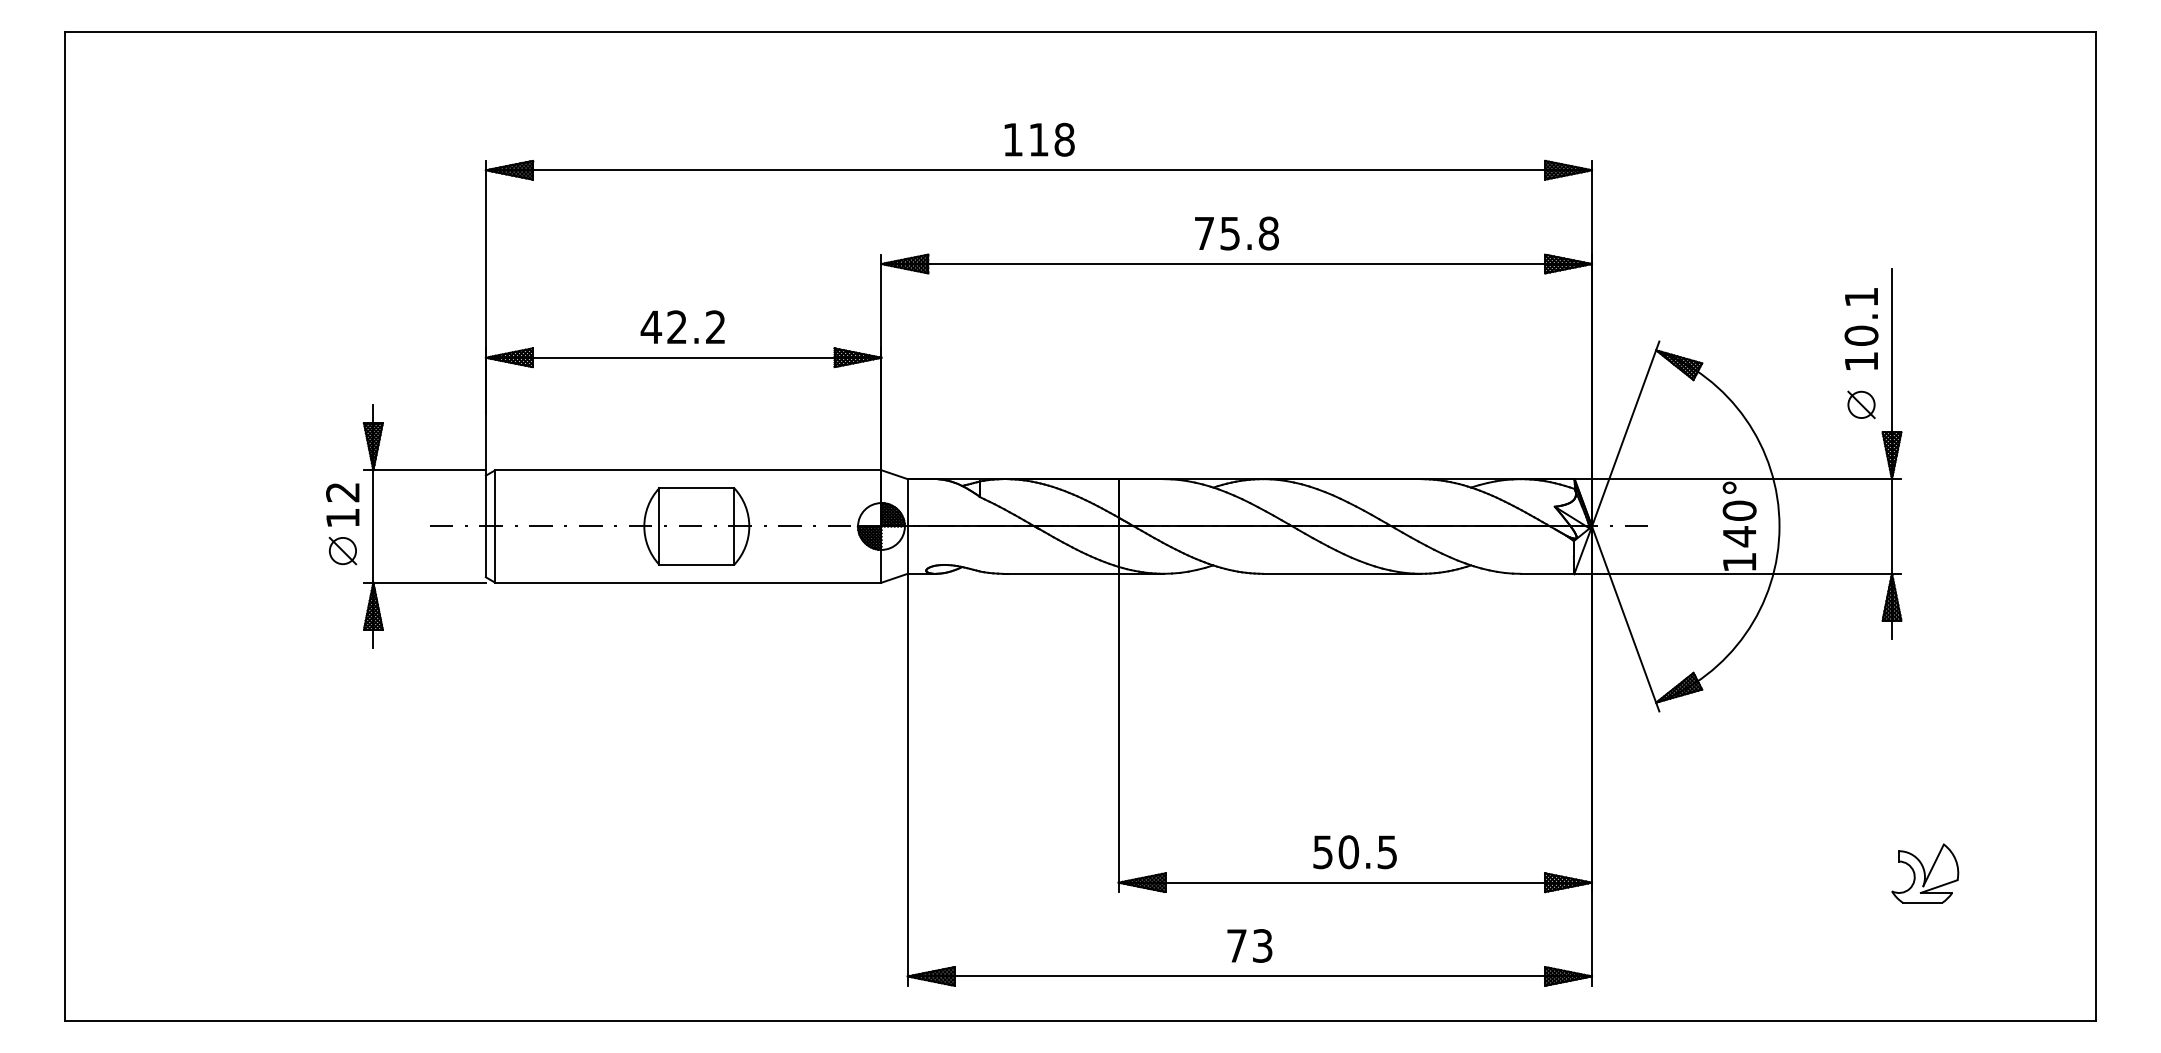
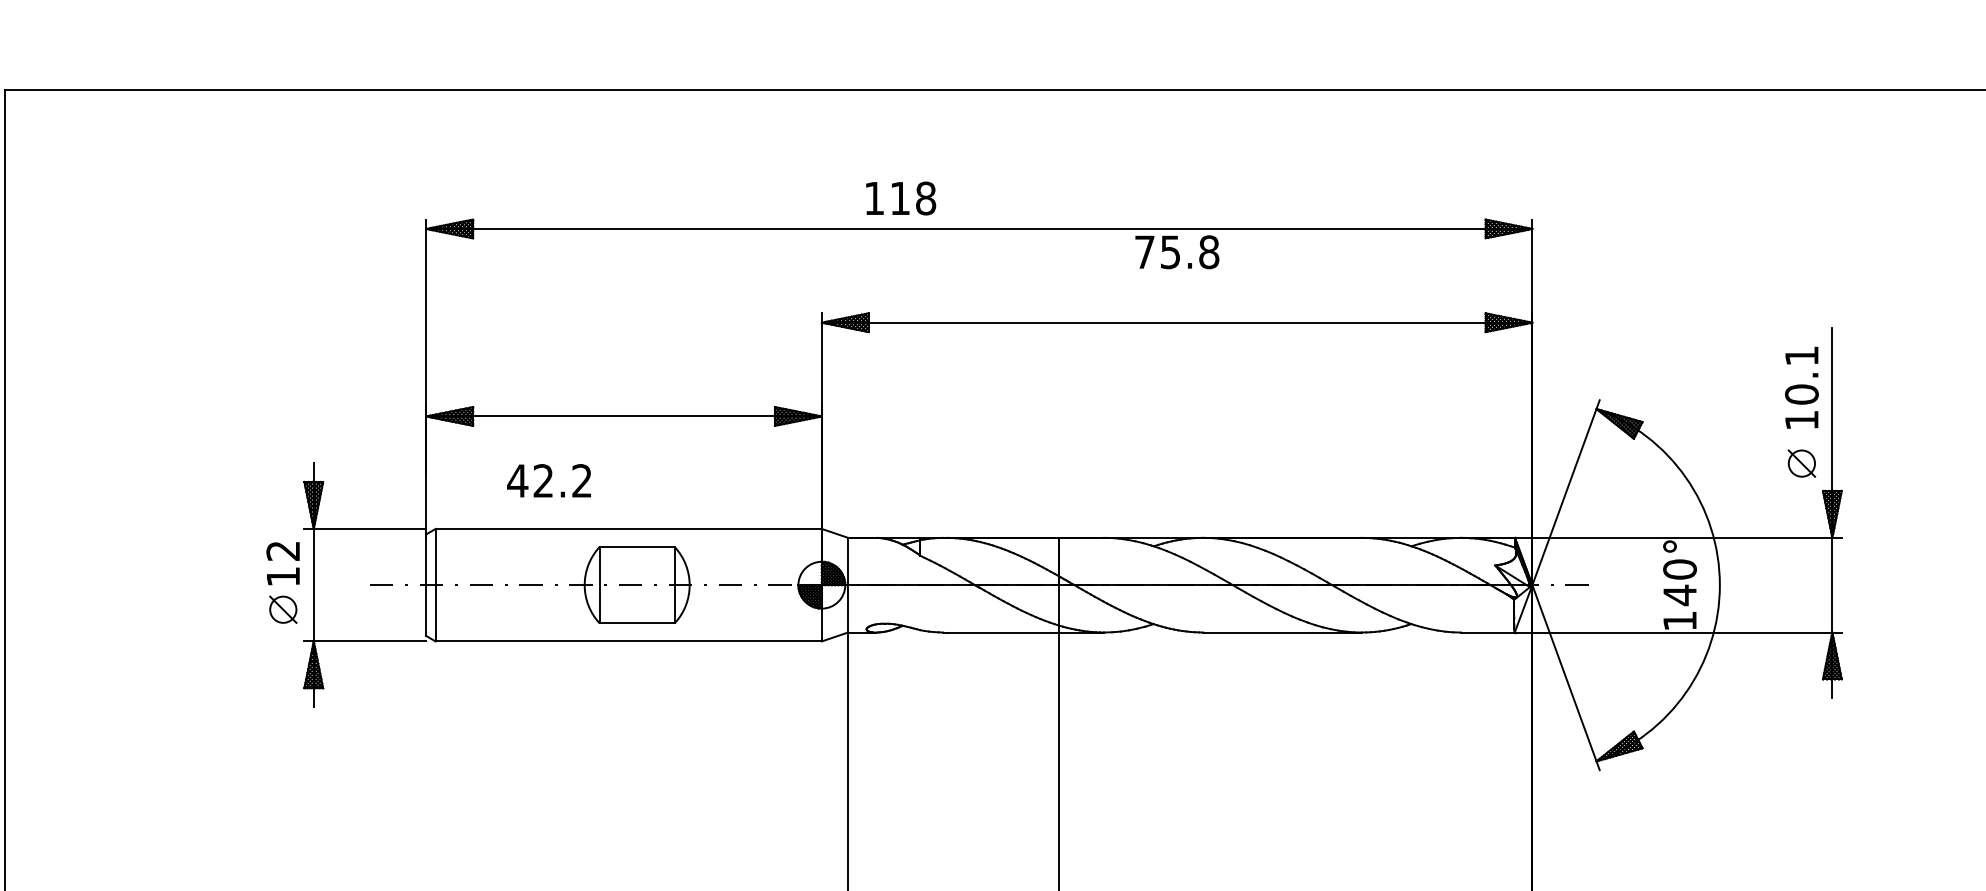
text: (1039, 139) -> (900, 198), moved
text: (1236, 233) -> (1176, 252), moved
text: (682, 326) -> (548, 480), moved

